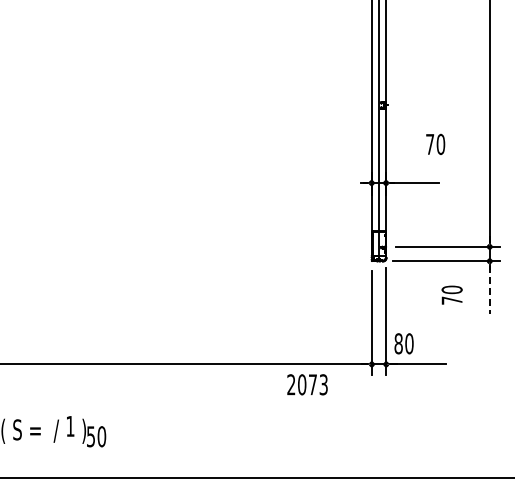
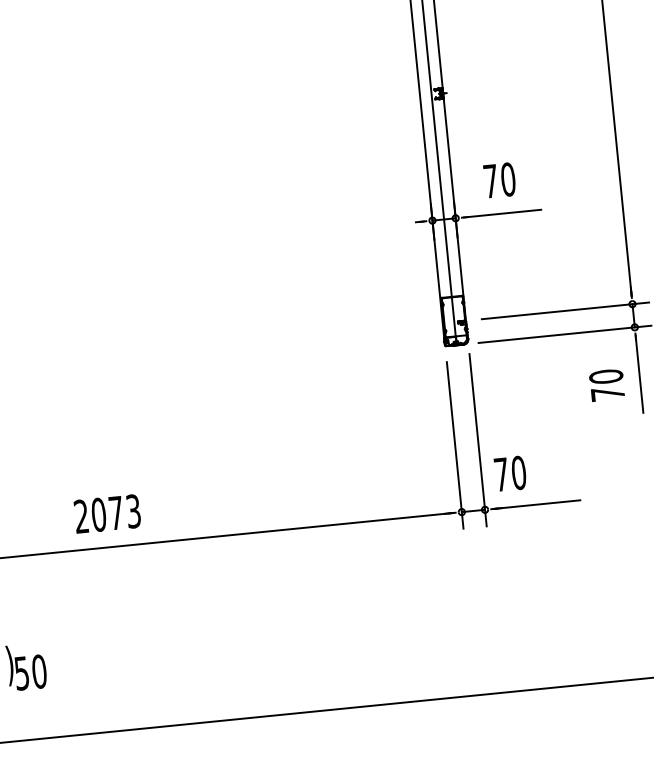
text: (435, 143) -> (499, 178), moved
line: (489, 290) -> (639, 374), dashed -> solid
text: (451, 294) -> (605, 384), moved
text: (398, 343) -> (501, 474), 80 -> 70
text: (307, 384) -> (107, 513), moved

